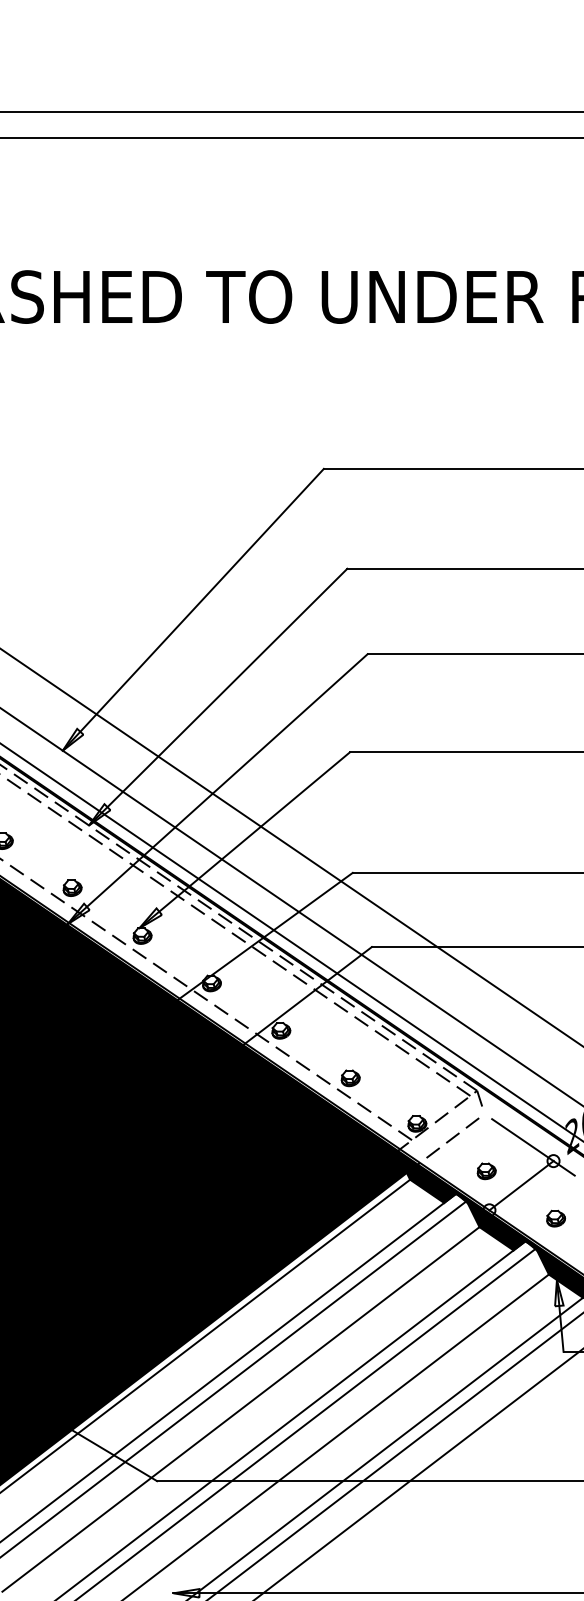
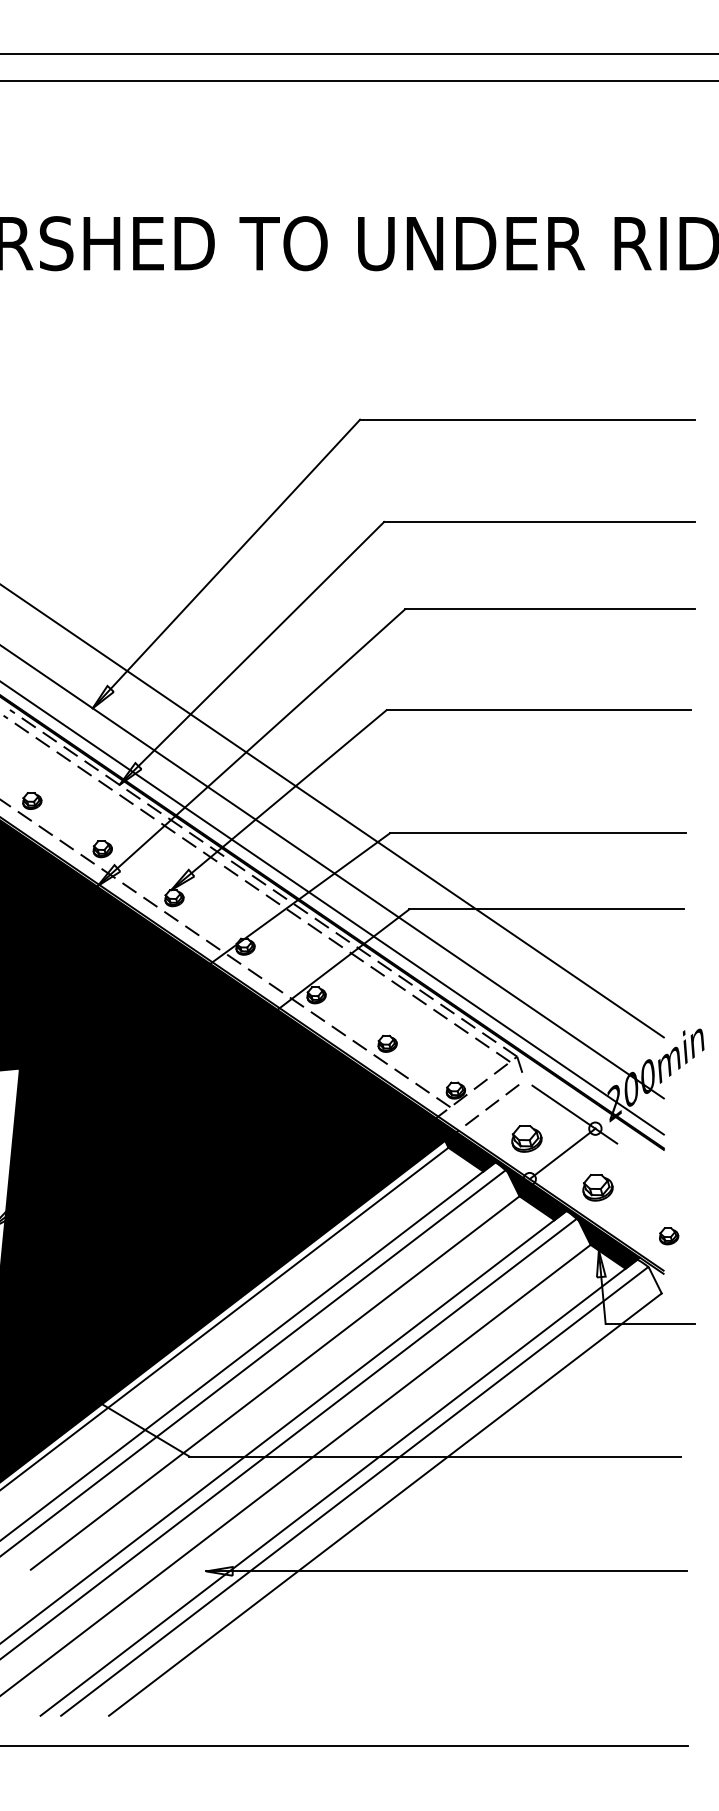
part: (486, 1171) -> (526, 1139), size x1.6
part: (555, 1218) -> (597, 1187), size x1.6

